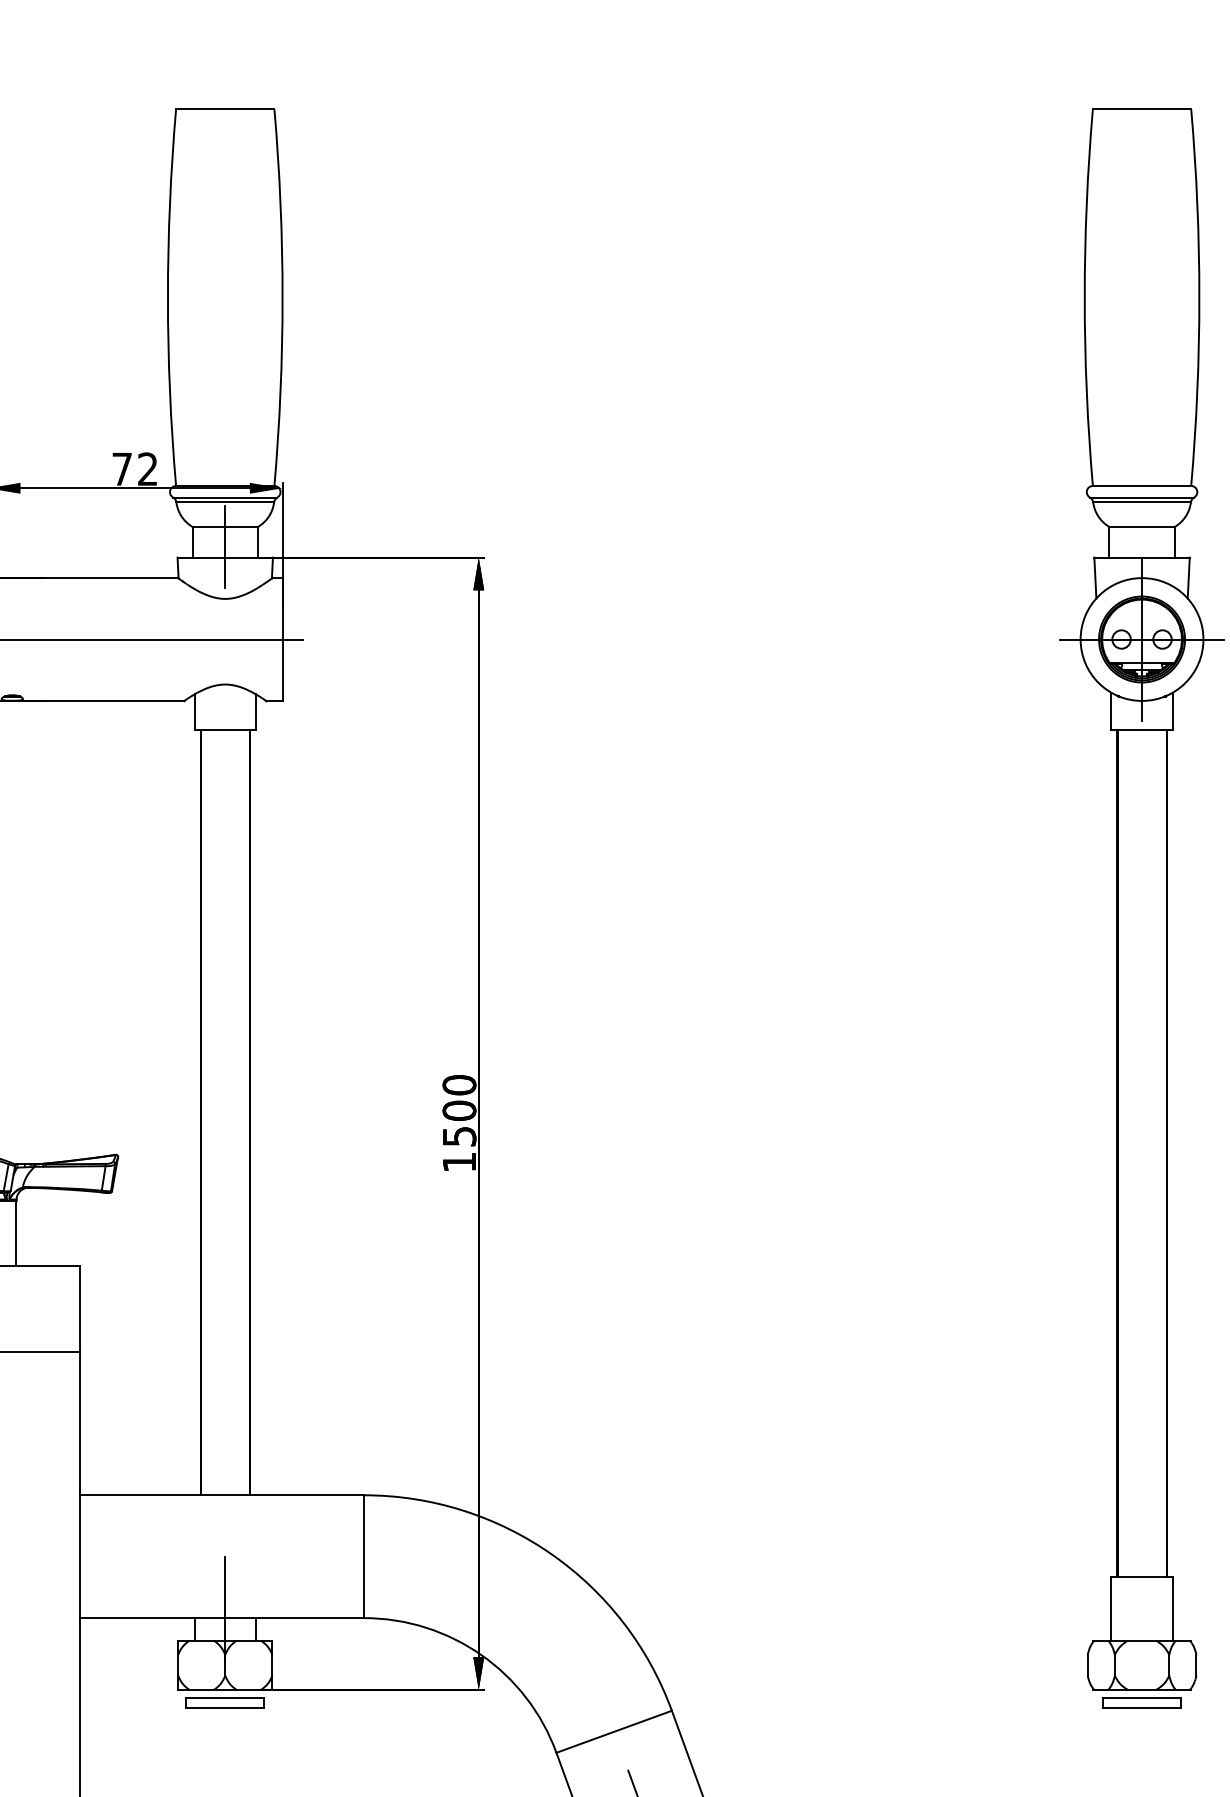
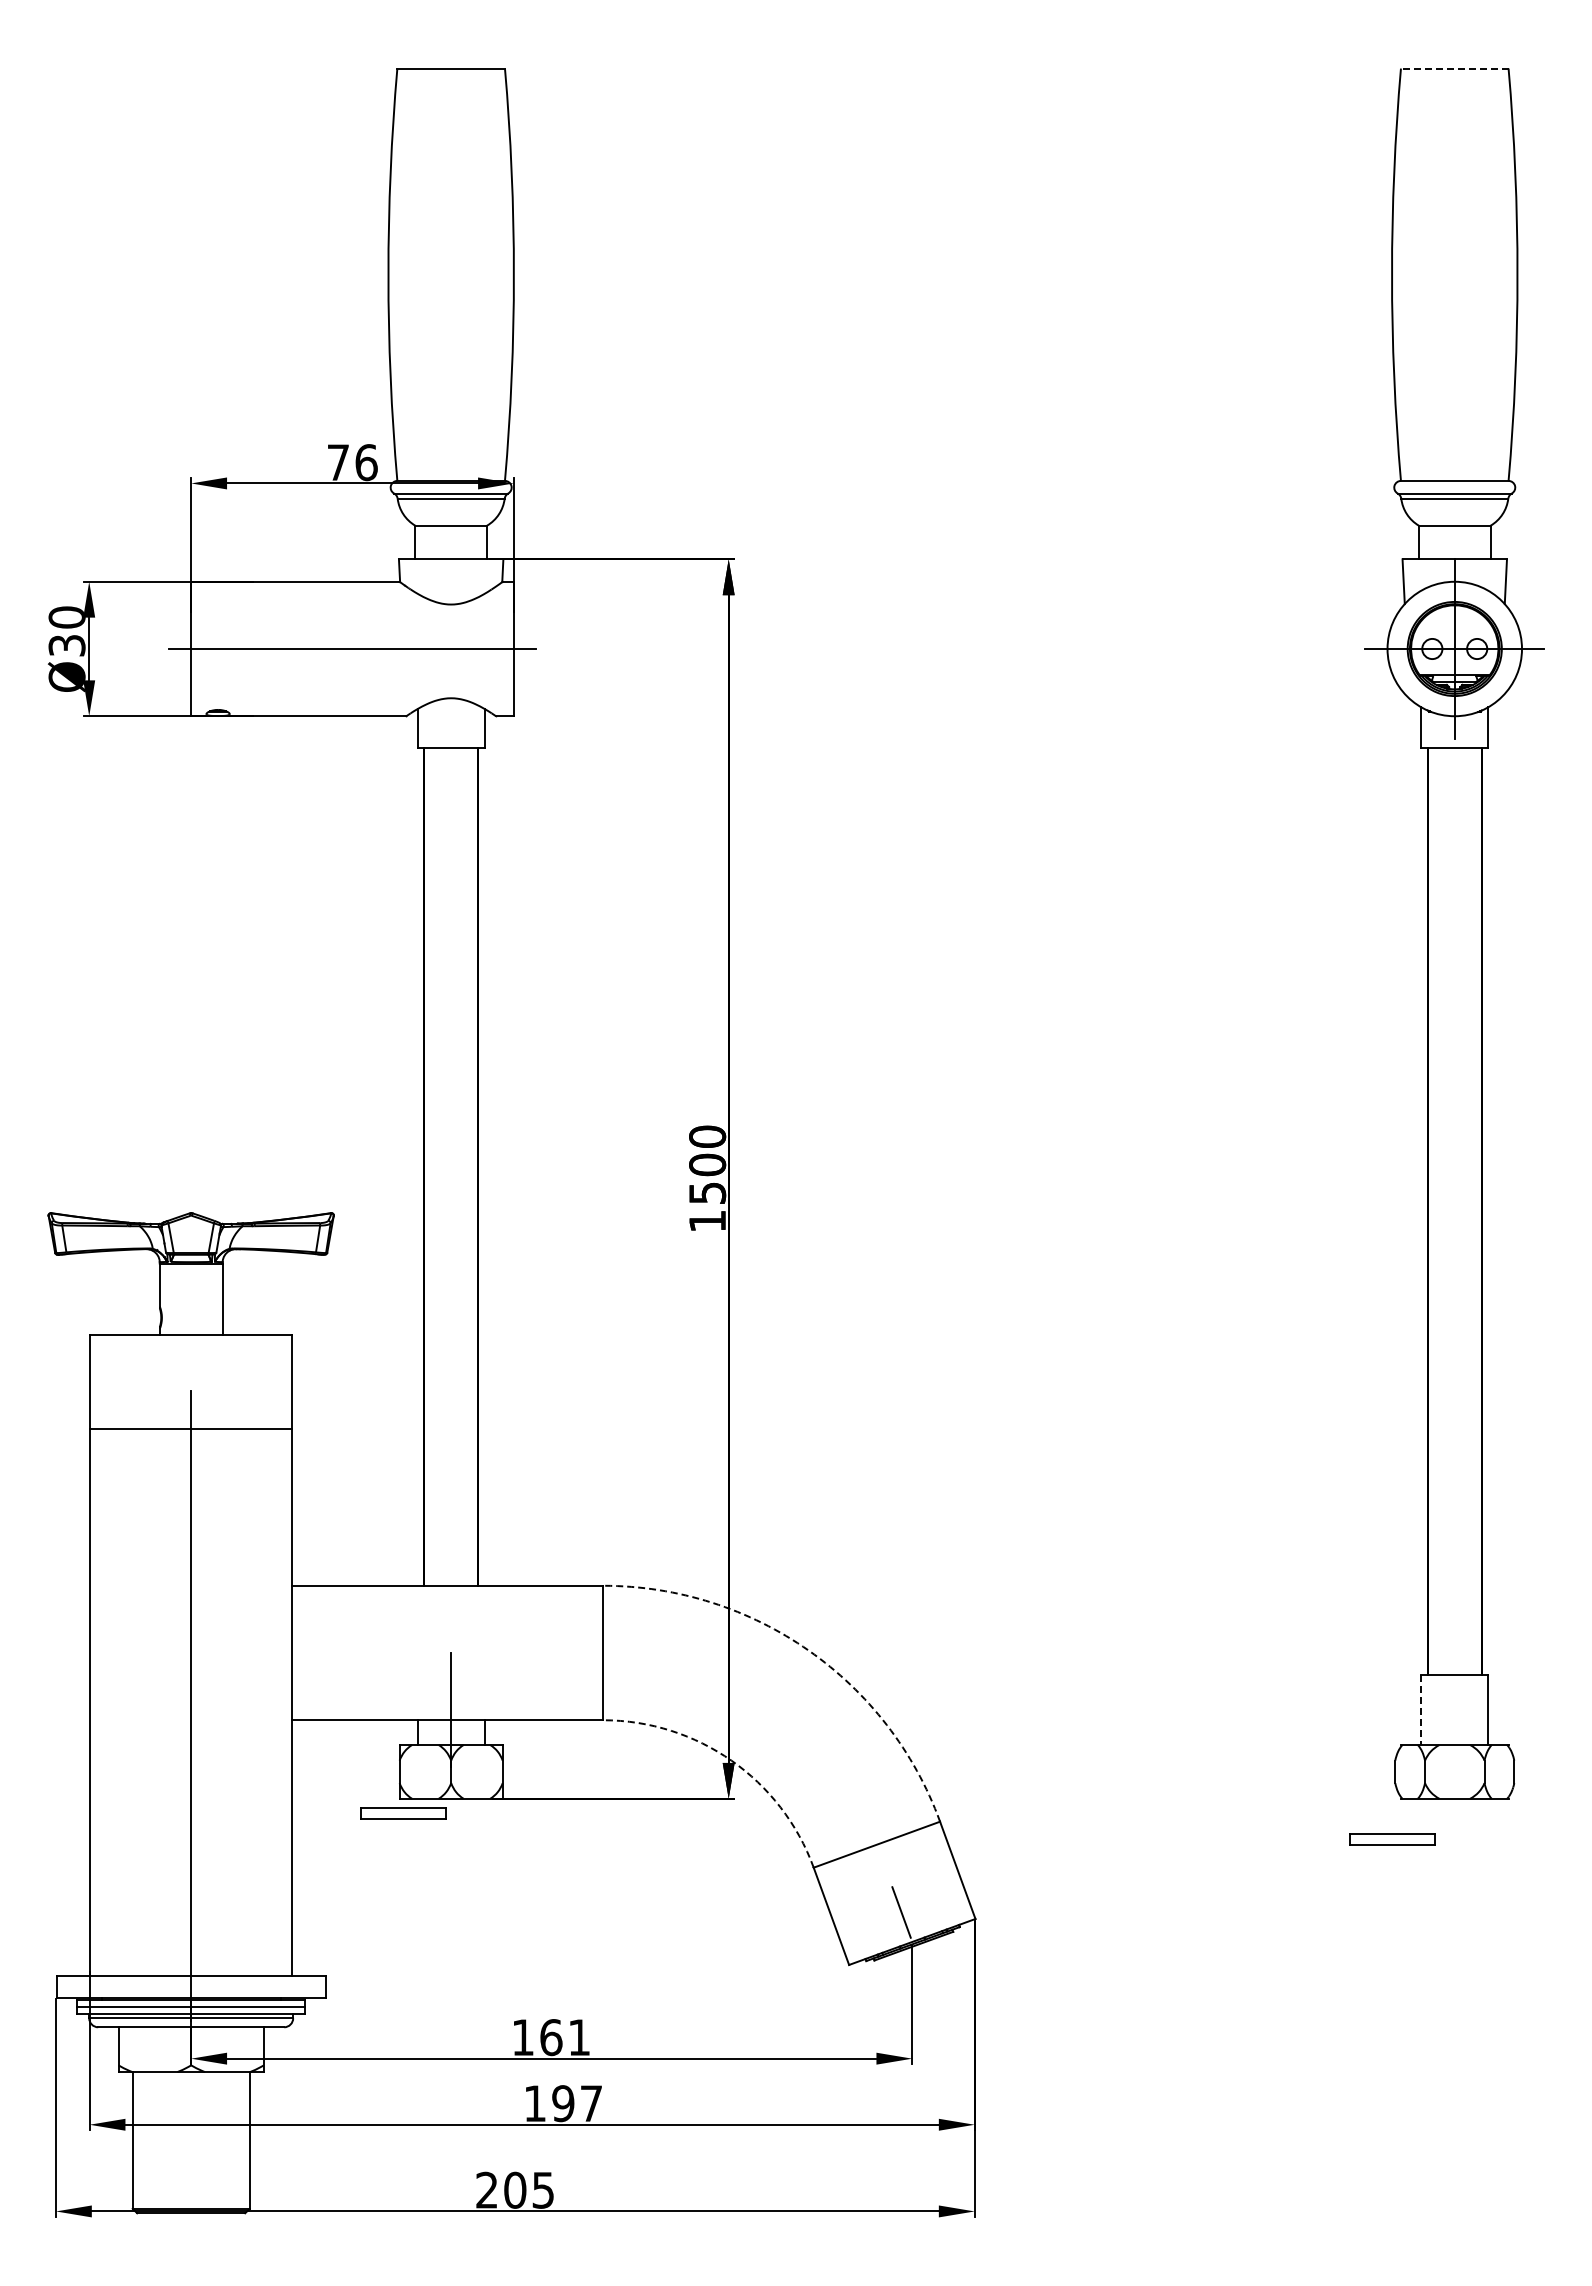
line: (1141, 109) -> (1454, 68), solid -> dashed
text: (147, 469) -> (366, 462), 72 -> 76
line: (225, 546) -> (451, 547), removed
arc: (551, 1554) -> (808, 1650), solid -> dashed
line: (1111, 1609) -> (1421, 1710), solid -> dashed
arc: (481, 1654) -> (731, 1760), solid -> dashed
part: (225, 1703) -> (403, 1813), moved
part: (1141, 1703) -> (1392, 1839), moved

